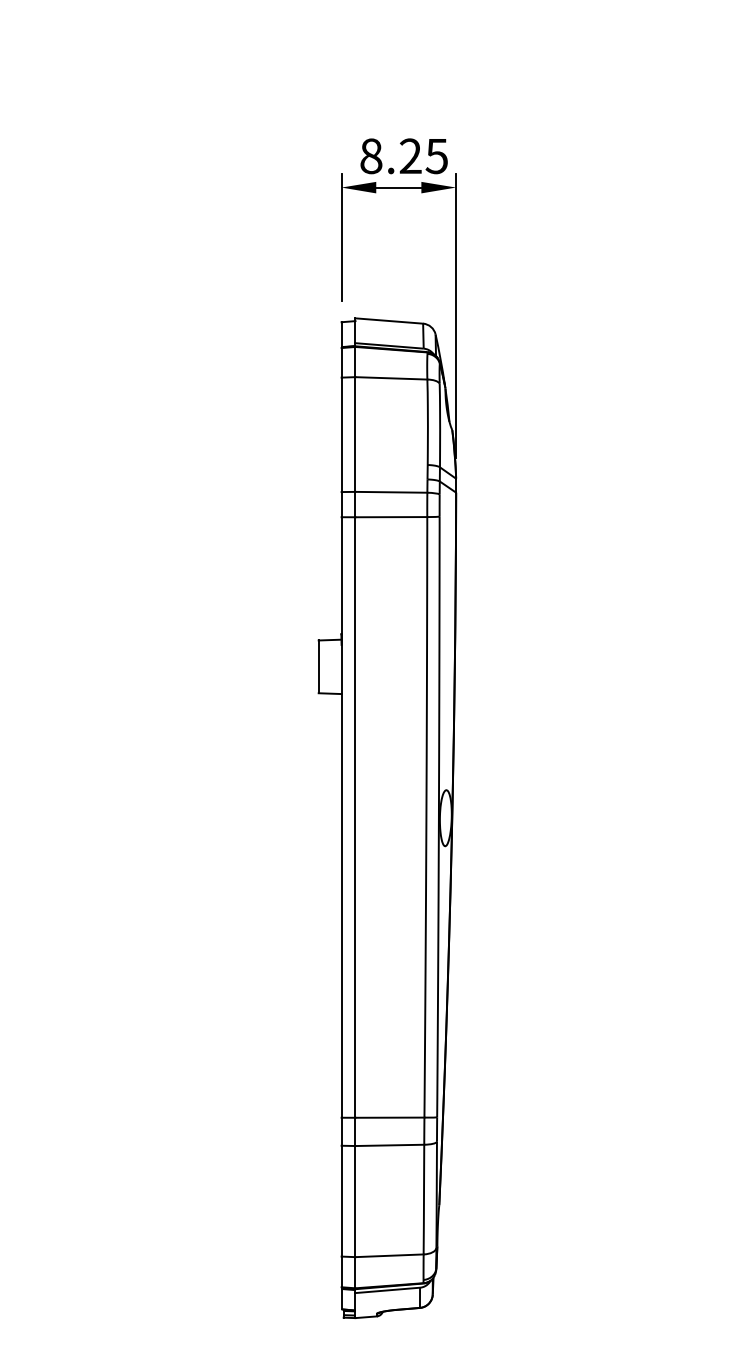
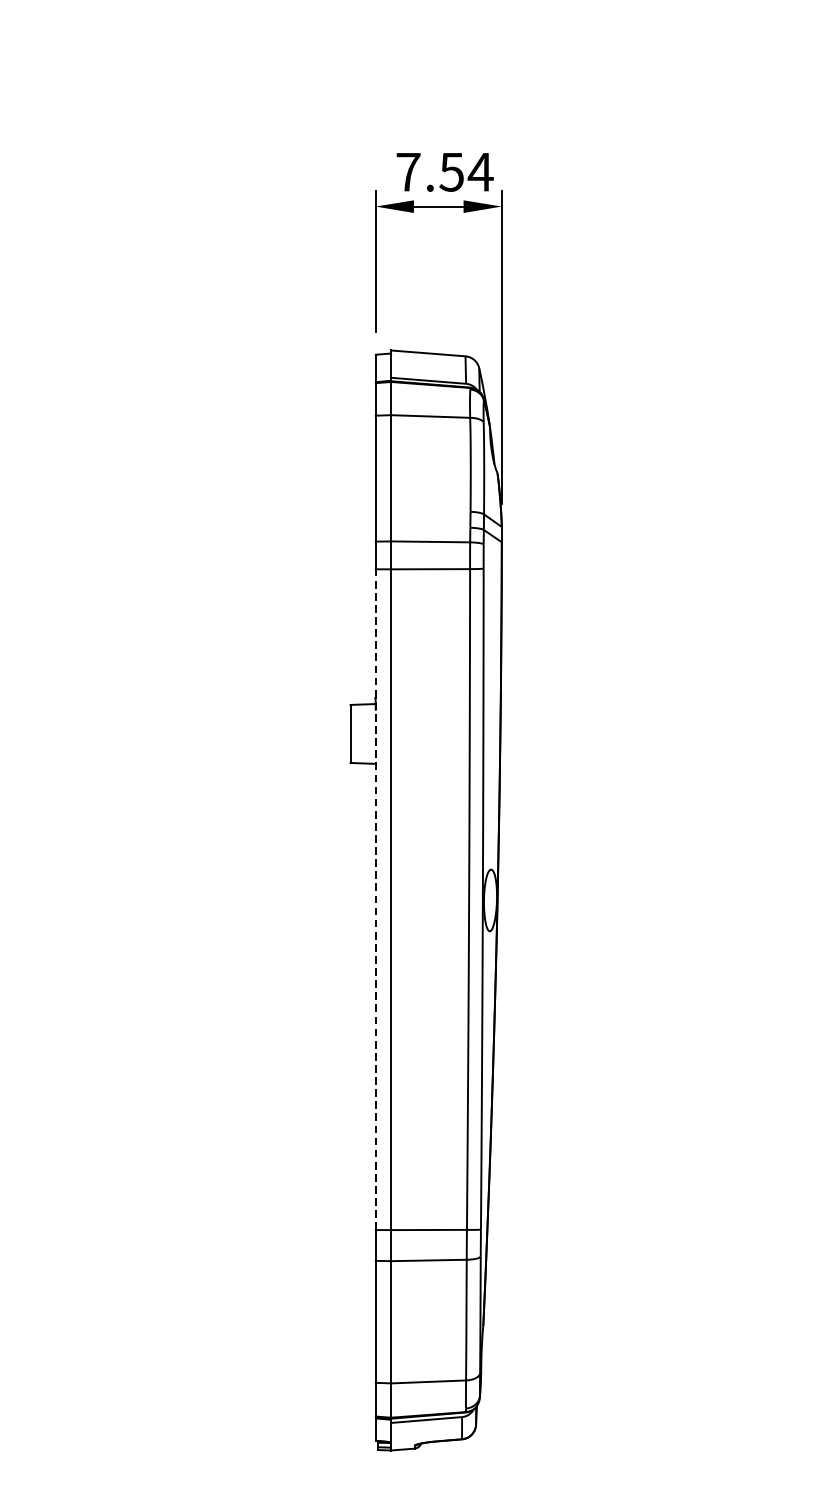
text: (404, 156) -> (445, 172), 8.25 -> 7.54
line: (341, 816) -> (375, 898), solid -> dashed

